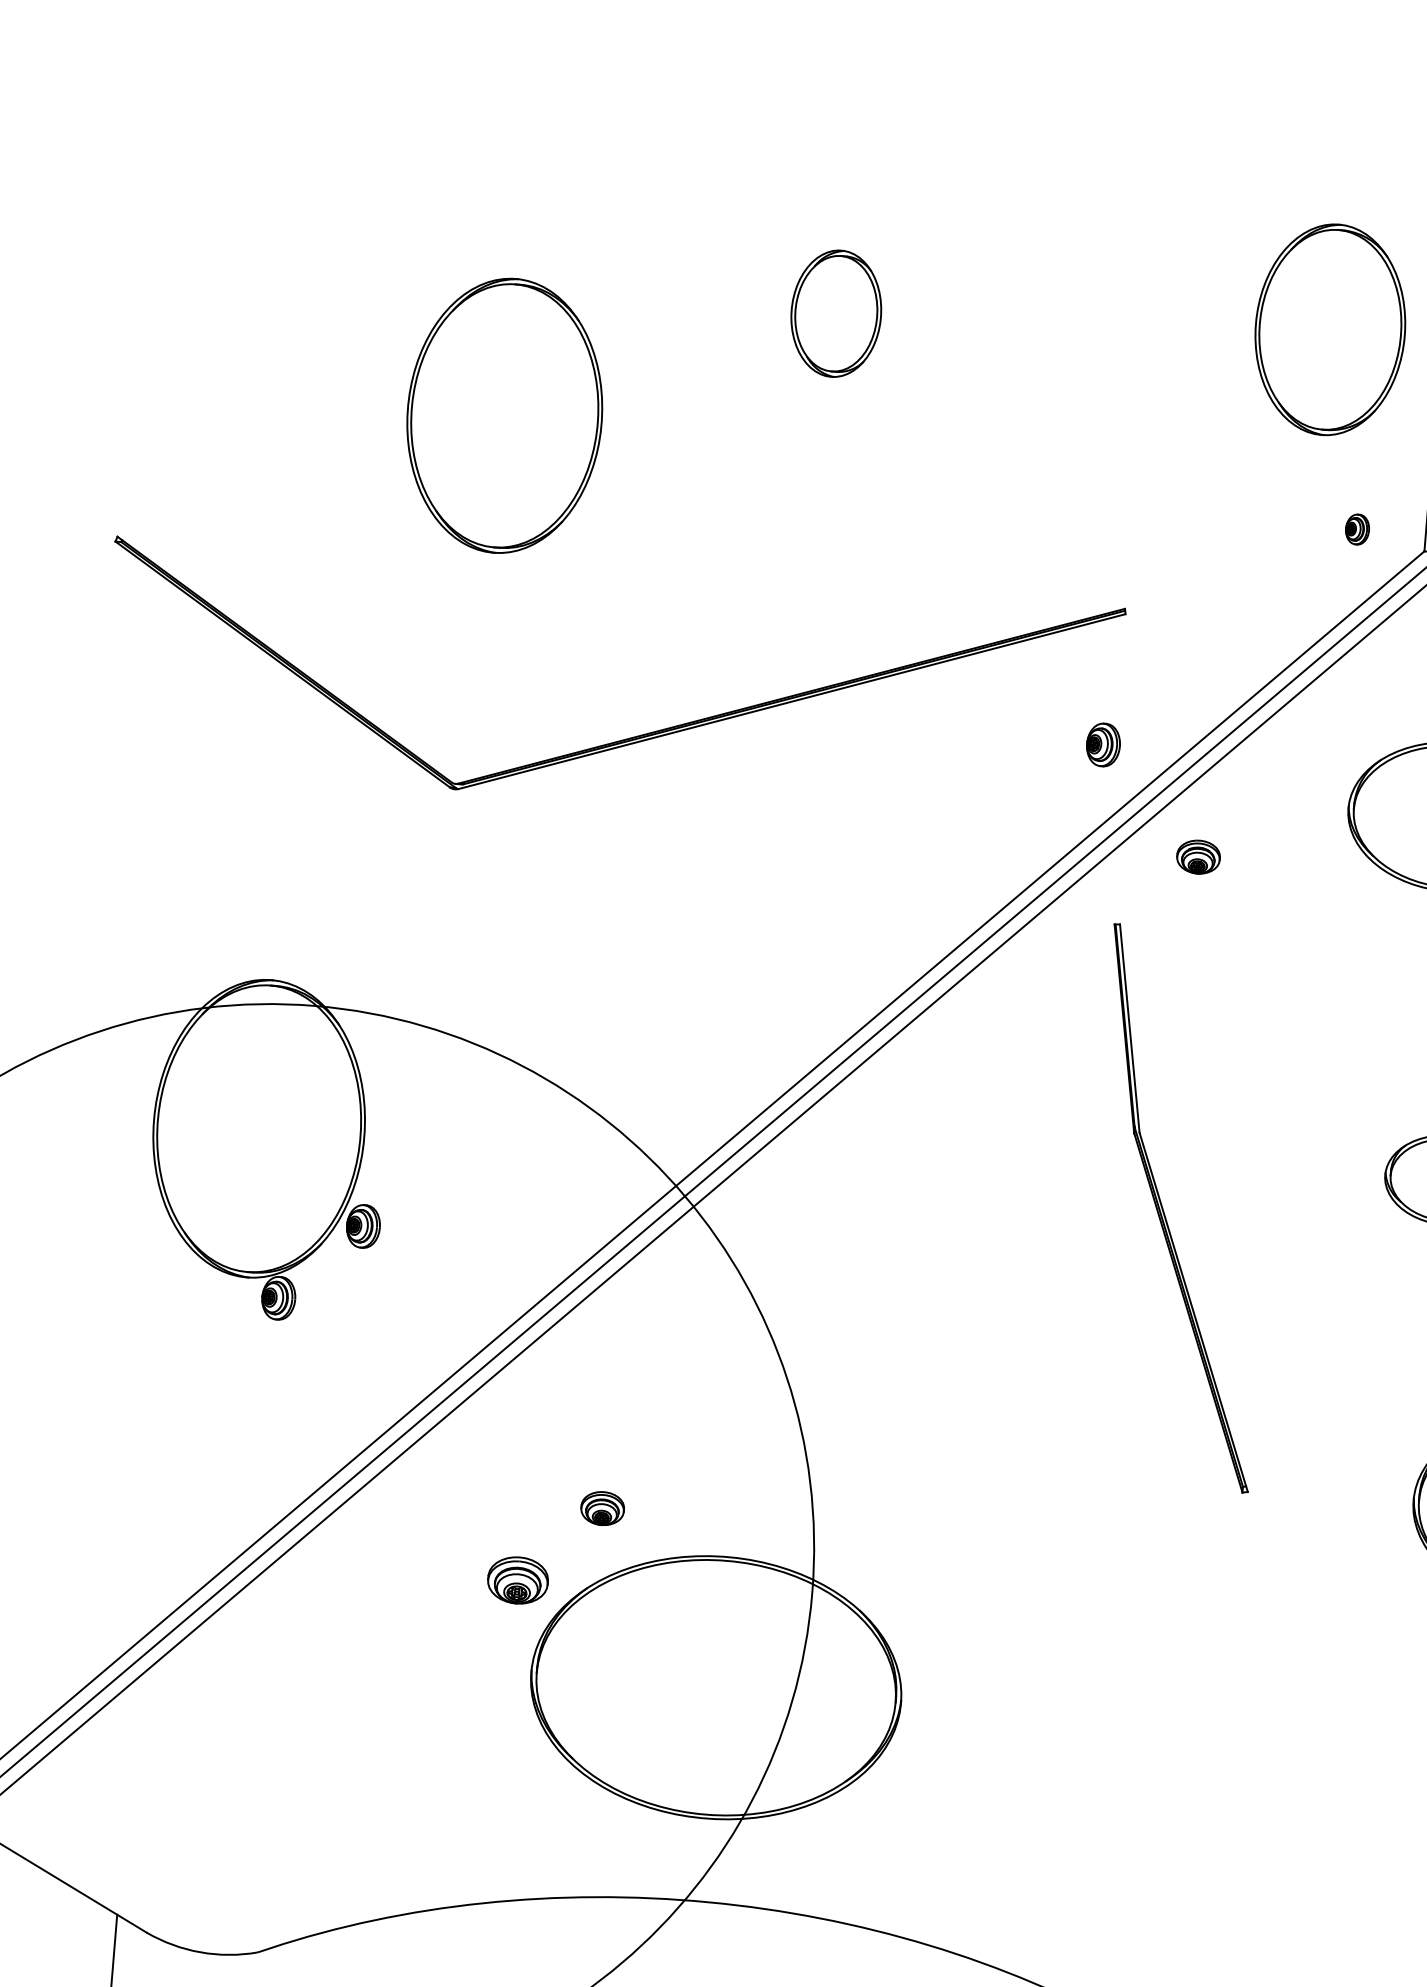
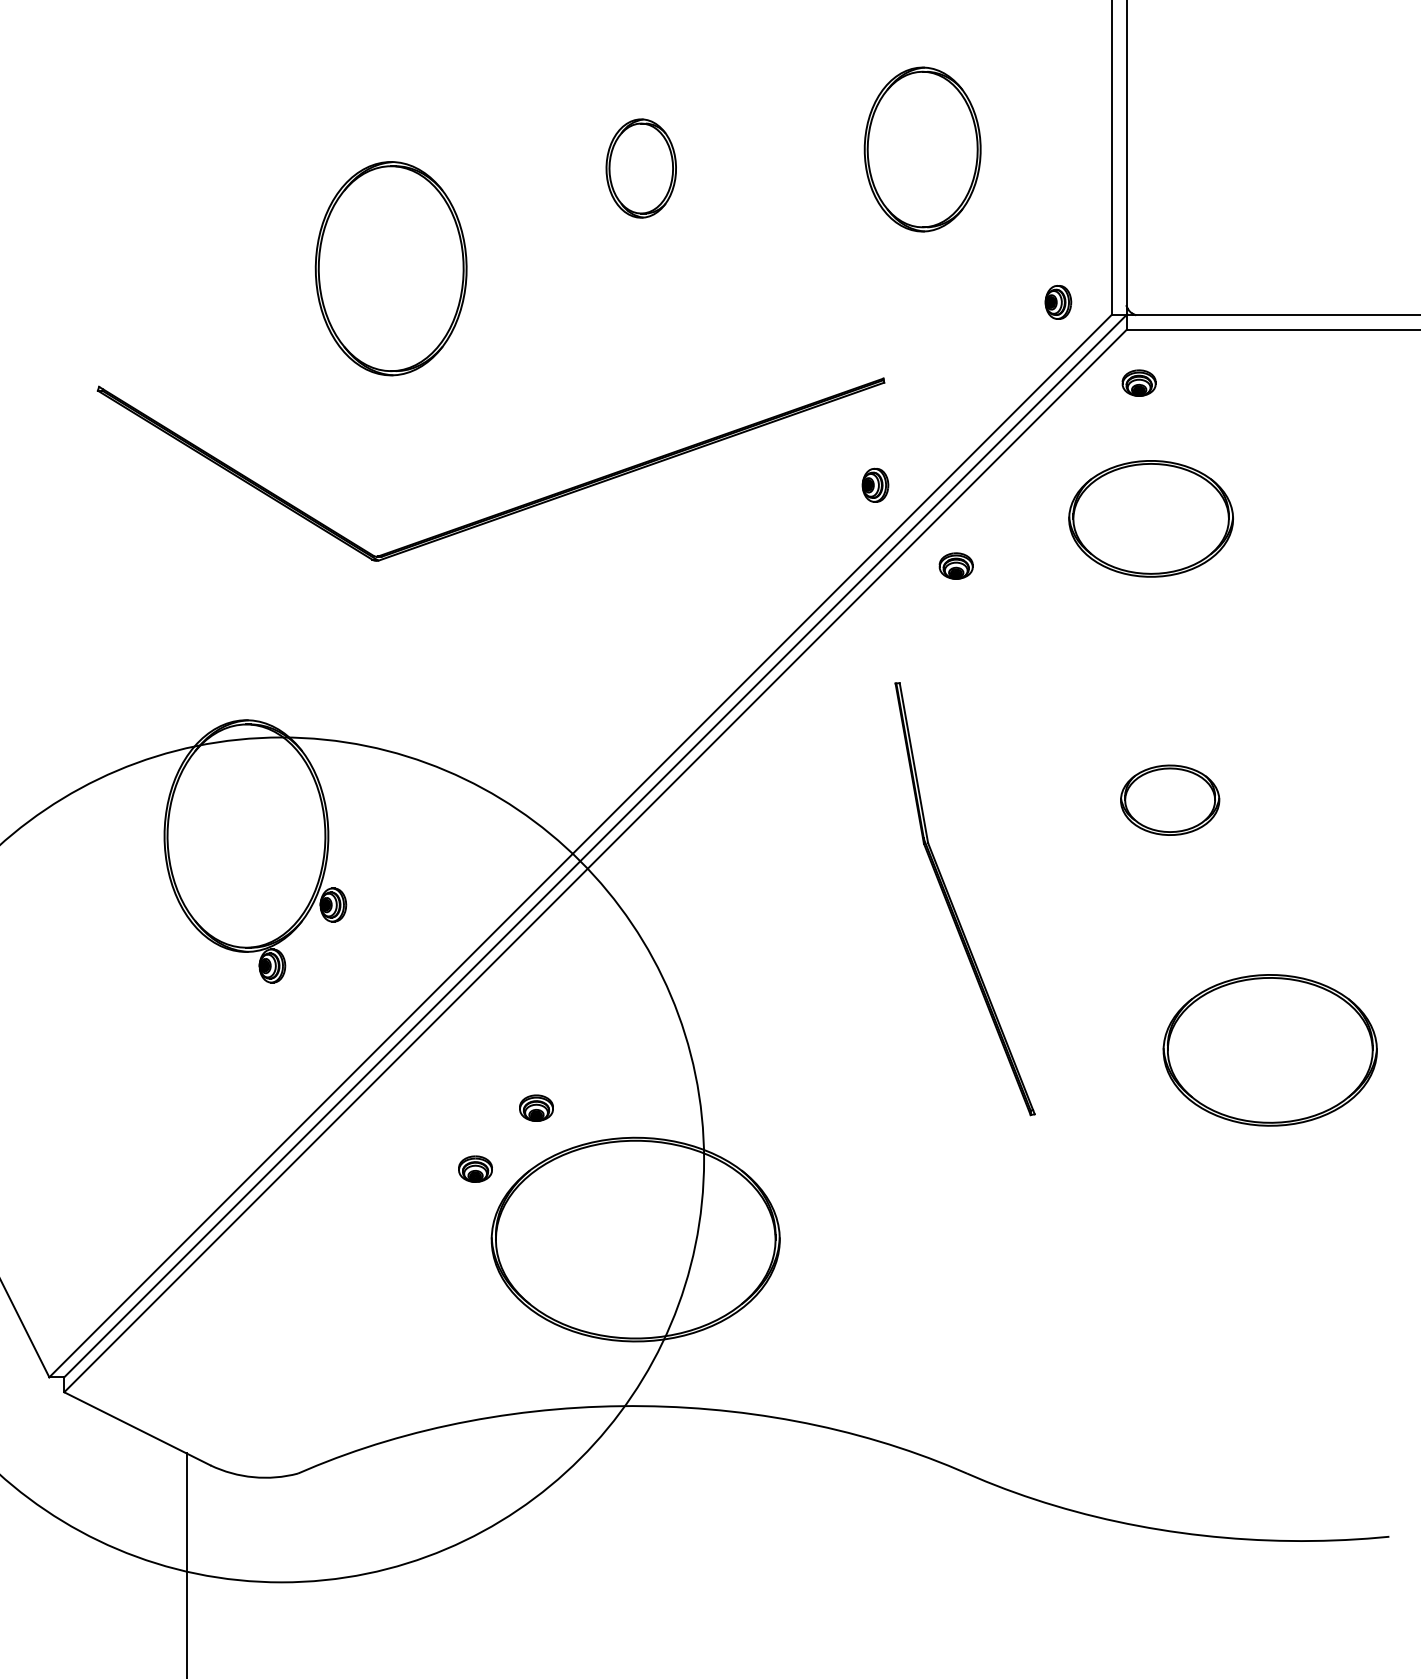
part: (1330, 329) -> (922, 149), moved
part: (1357, 529) -> (1058, 302), size x1.43
part: (1165, 1214) -> (953, 904), moved
part: (518, 1579) -> (475, 1168), size x0.71

